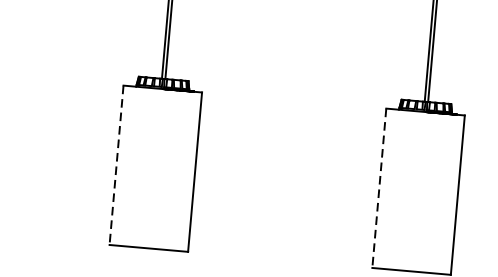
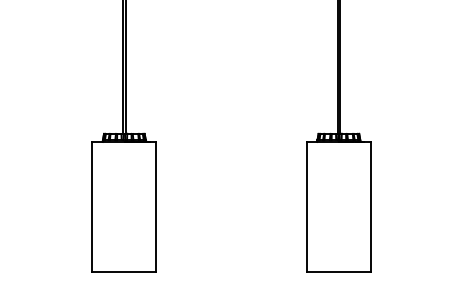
line: (116, 165) -> (92, 207), dashed -> solid
line: (378, 188) -> (306, 207), dashed -> solid

